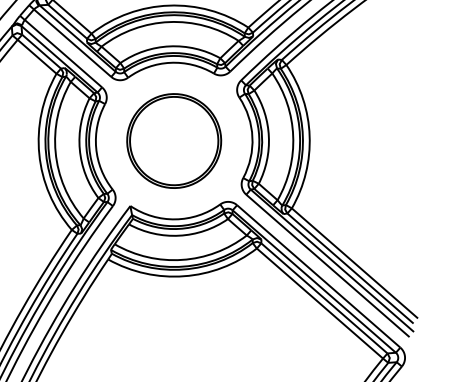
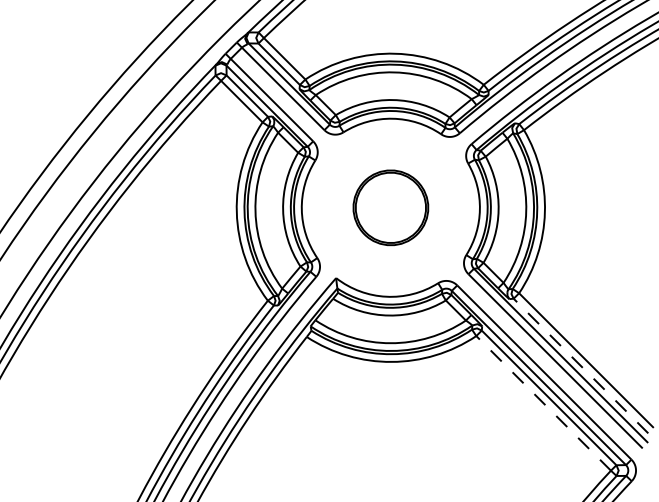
part: (173, 140) -> (390, 207), size x0.7
line: (350, 268) -> (580, 365), solid -> dashed
line: (319, 303) -> (543, 403), solid -> dashed

